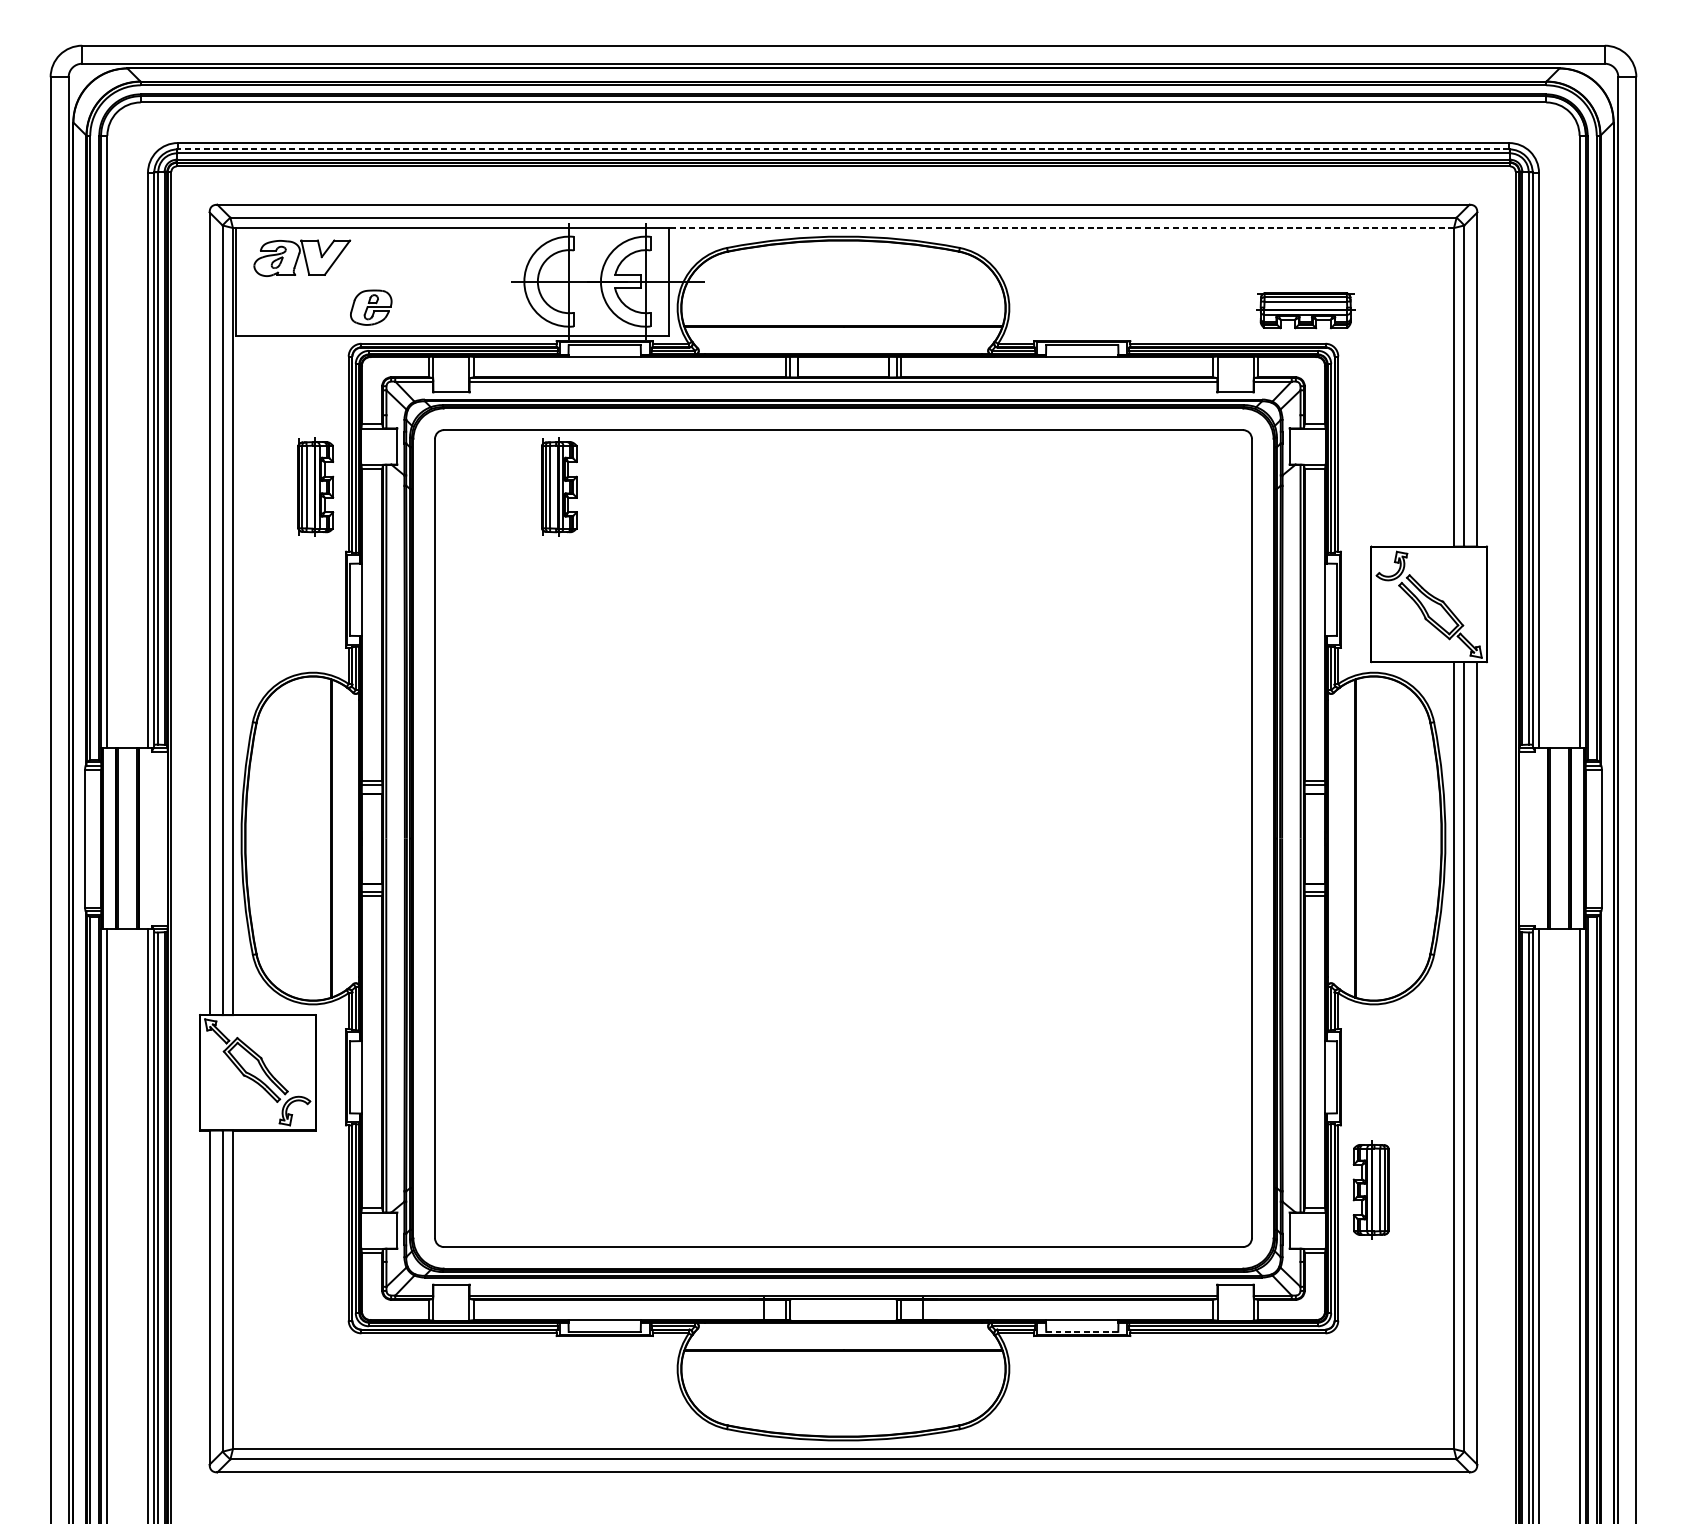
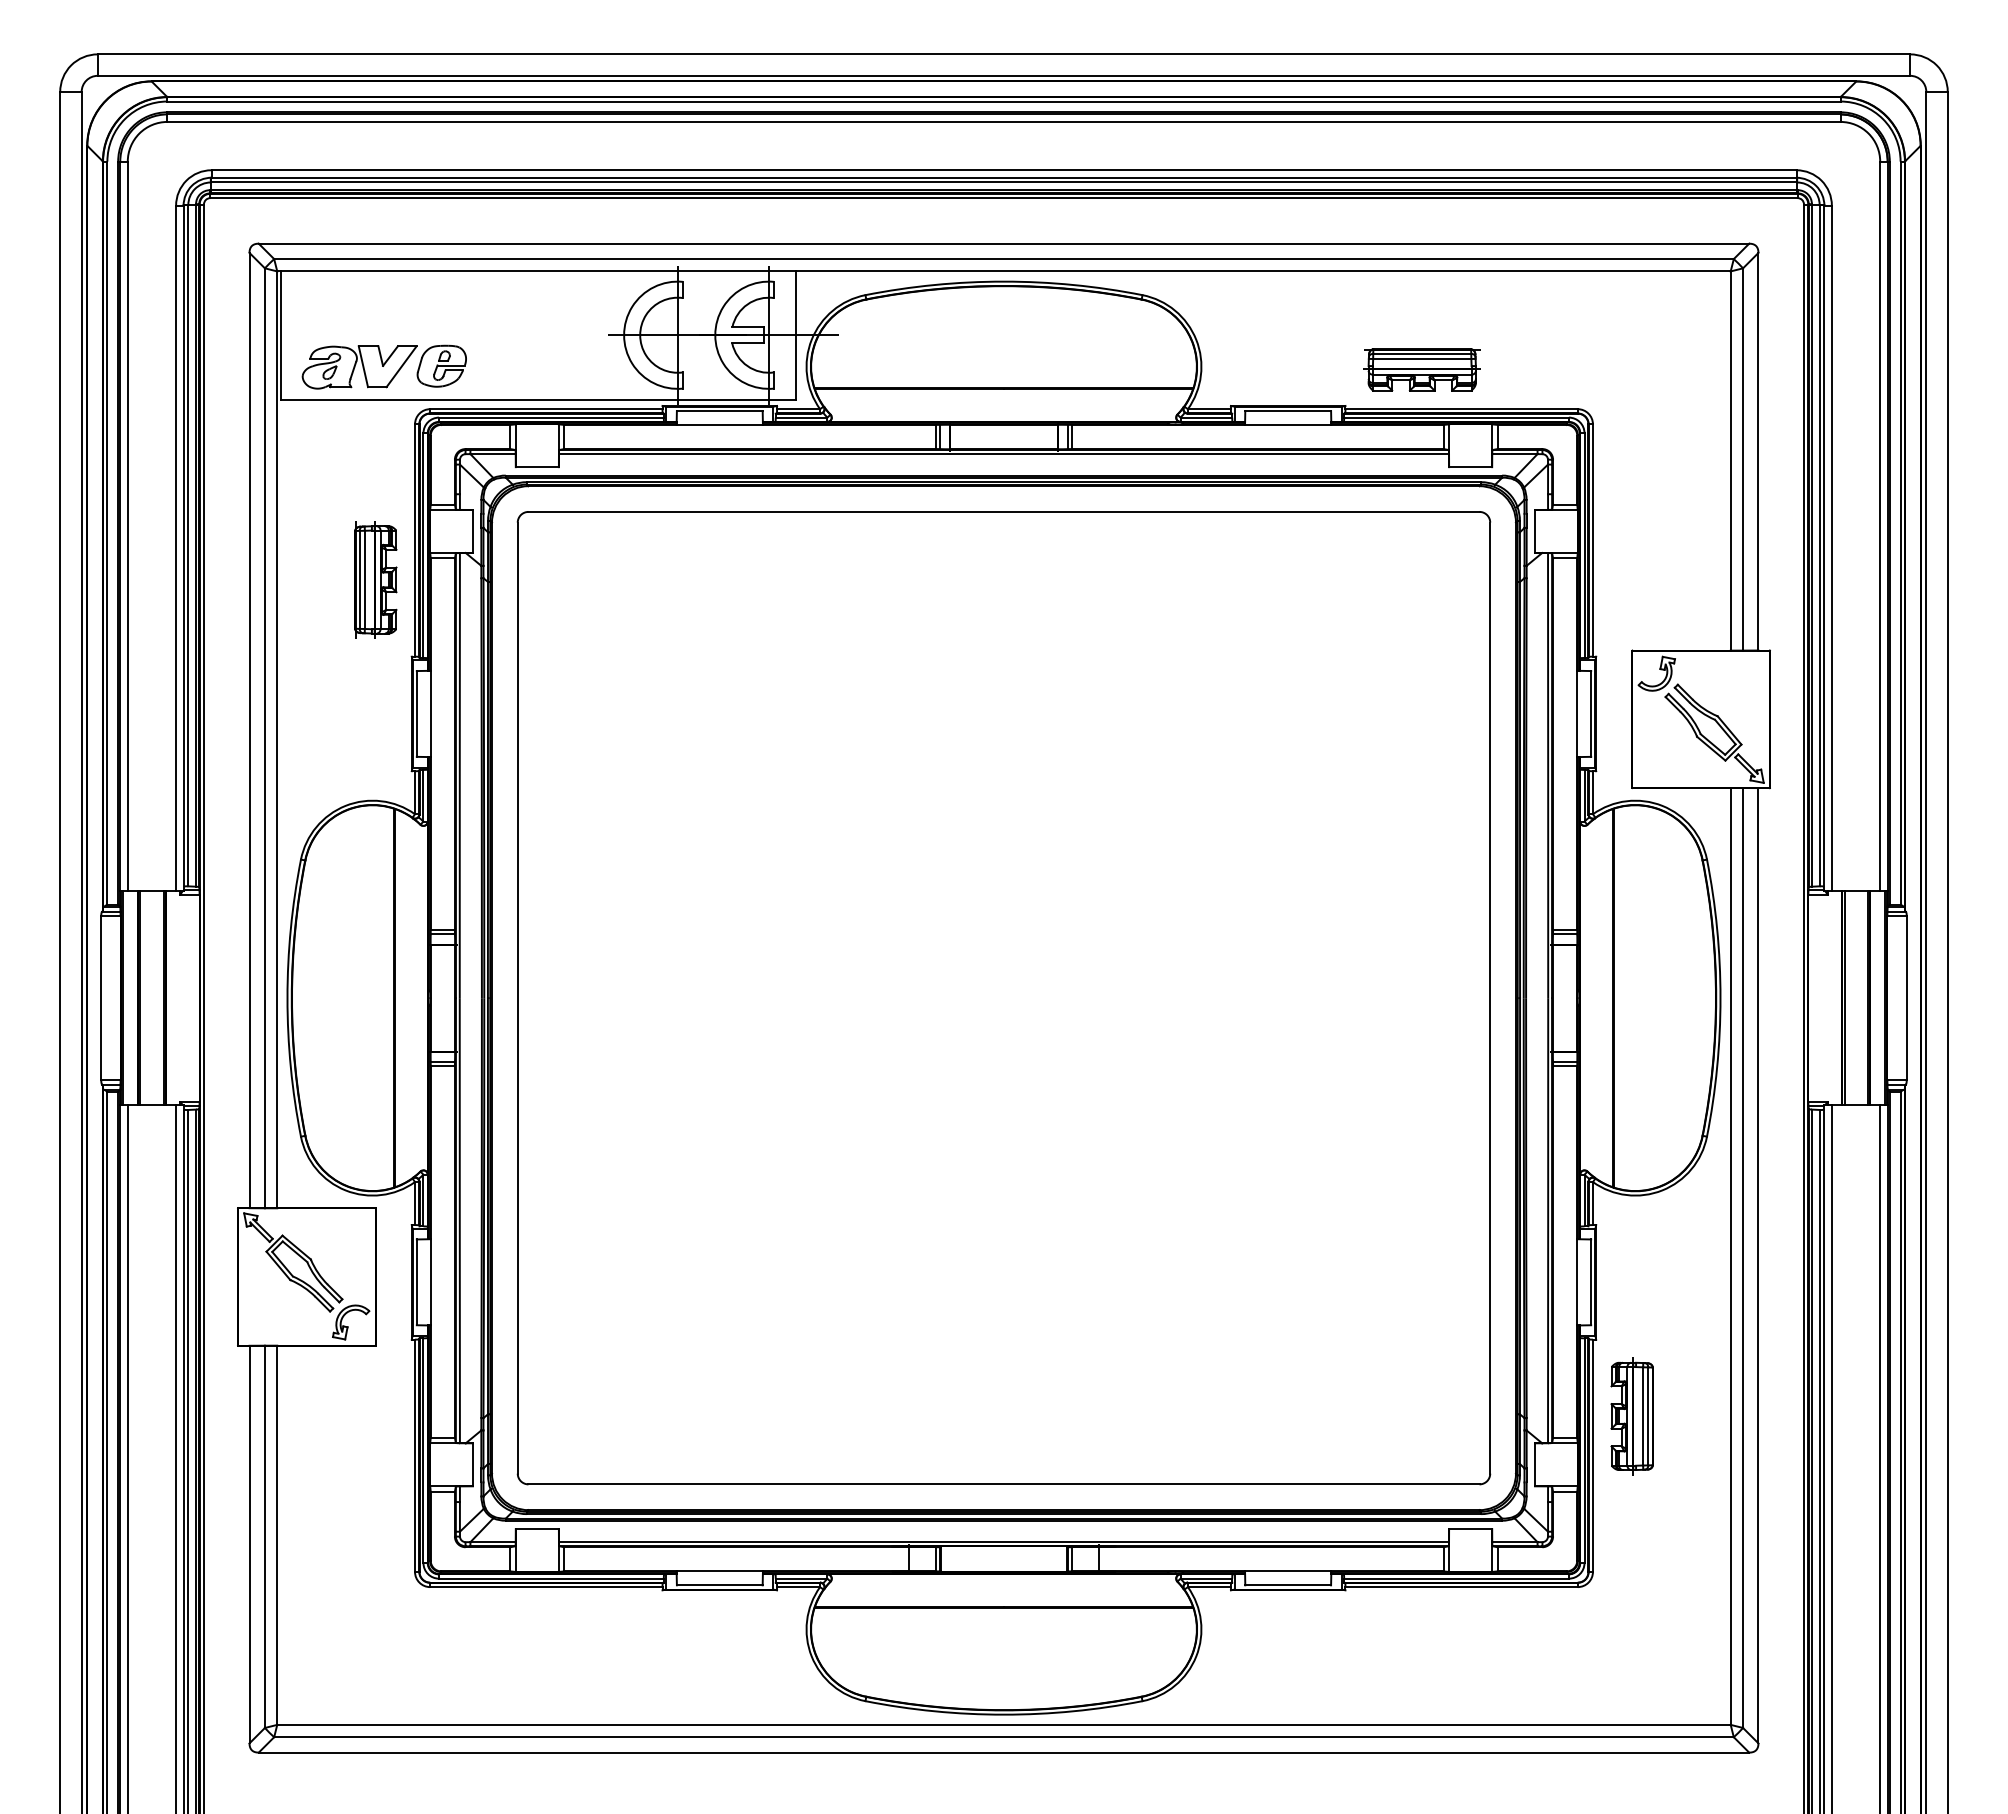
line: (843, 149) -> (1003, 177), dashed -> solid
line: (1060, 228) -> (1262, 271), dashed -> solid
part: (302, 258) -> (359, 367), moved
part: (1305, 310) -> (1421, 369), moved
part: (559, 486) -> (665, 579), removed
line: (1082, 1332) -> (1288, 1585), dashed -> solid

